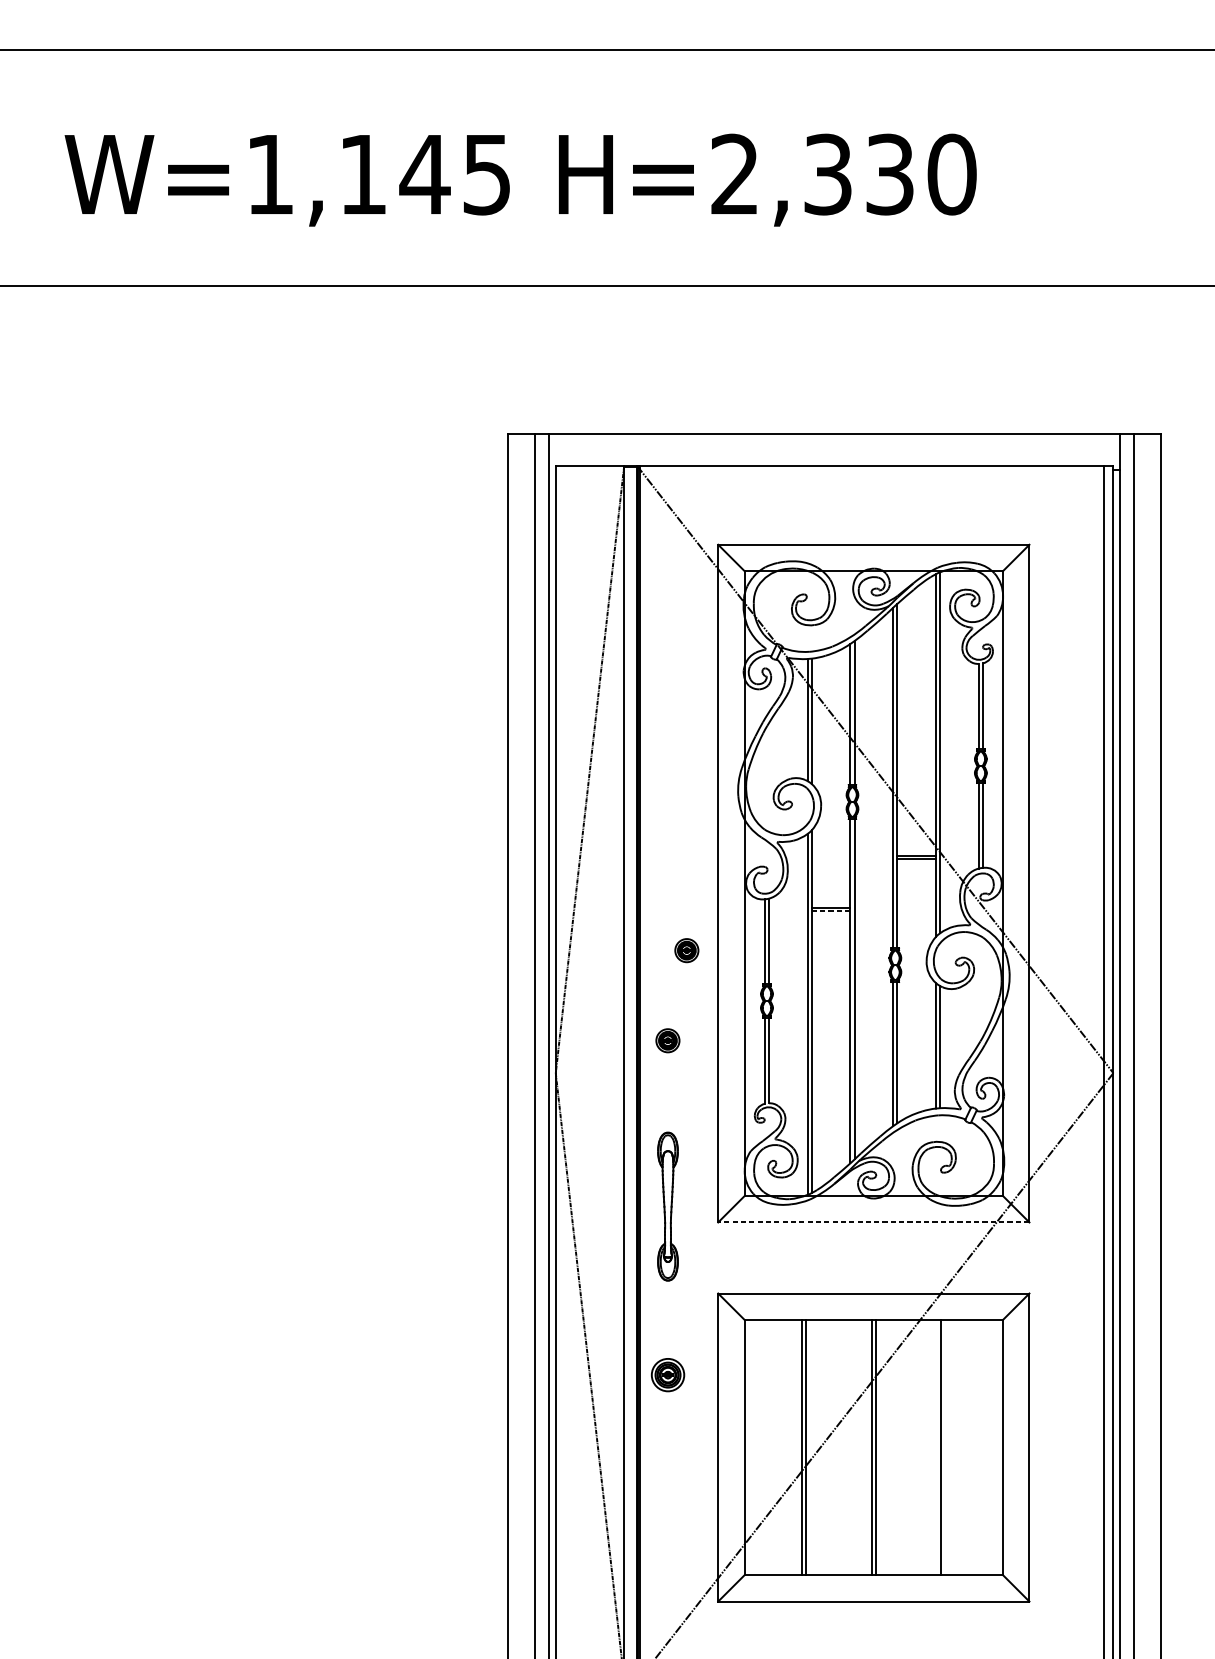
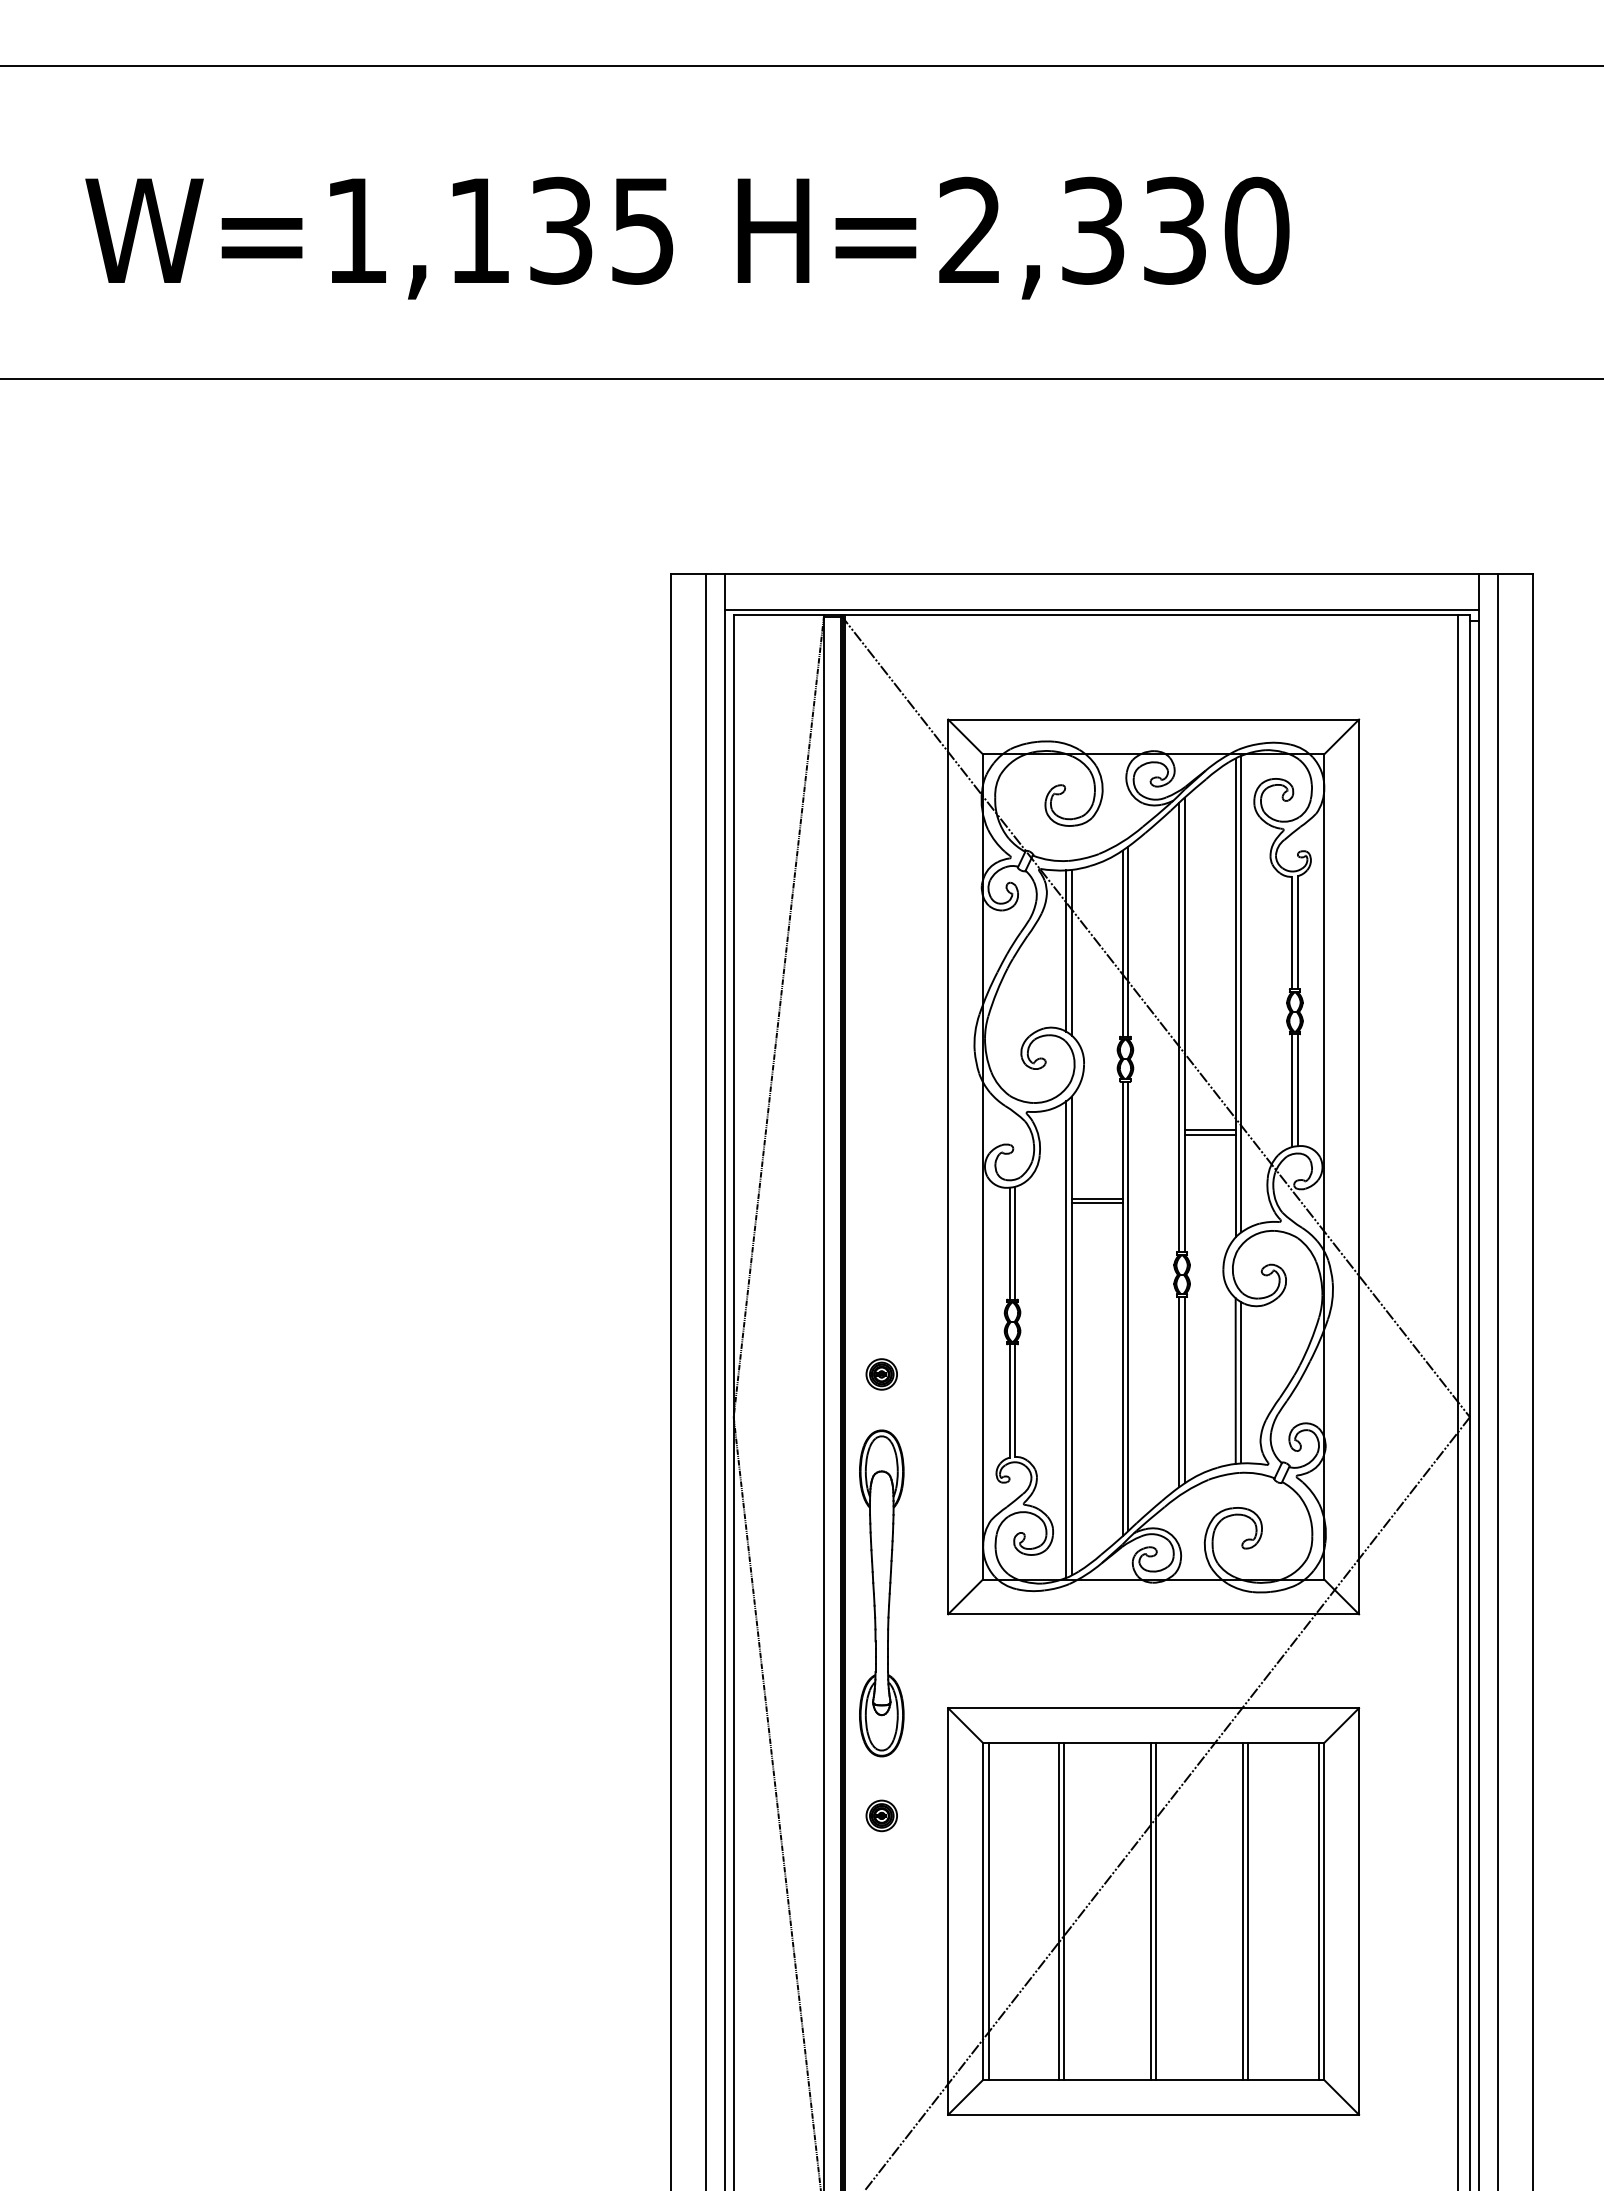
text: (424, 174) -> (560, 230), W=1,145 -> W=1,135
line: (834, 462) -> (1101, 610), added
line: (830, 911) -> (1096, 1203), dashed -> solid
part: (686, 950) -> (906, 1255), removed
part: (667, 1206) -> (881, 1593), size x1.67
line: (873, 1222) -> (1153, 1614), dashed -> solid
part: (667, 1374) -> (881, 1815), size x0.71
line: (748, 1447) -> (988, 1911), added
line: (944, 1447) -> (1247, 1911), added
line: (998, 1447) -> (1318, 1911), added

